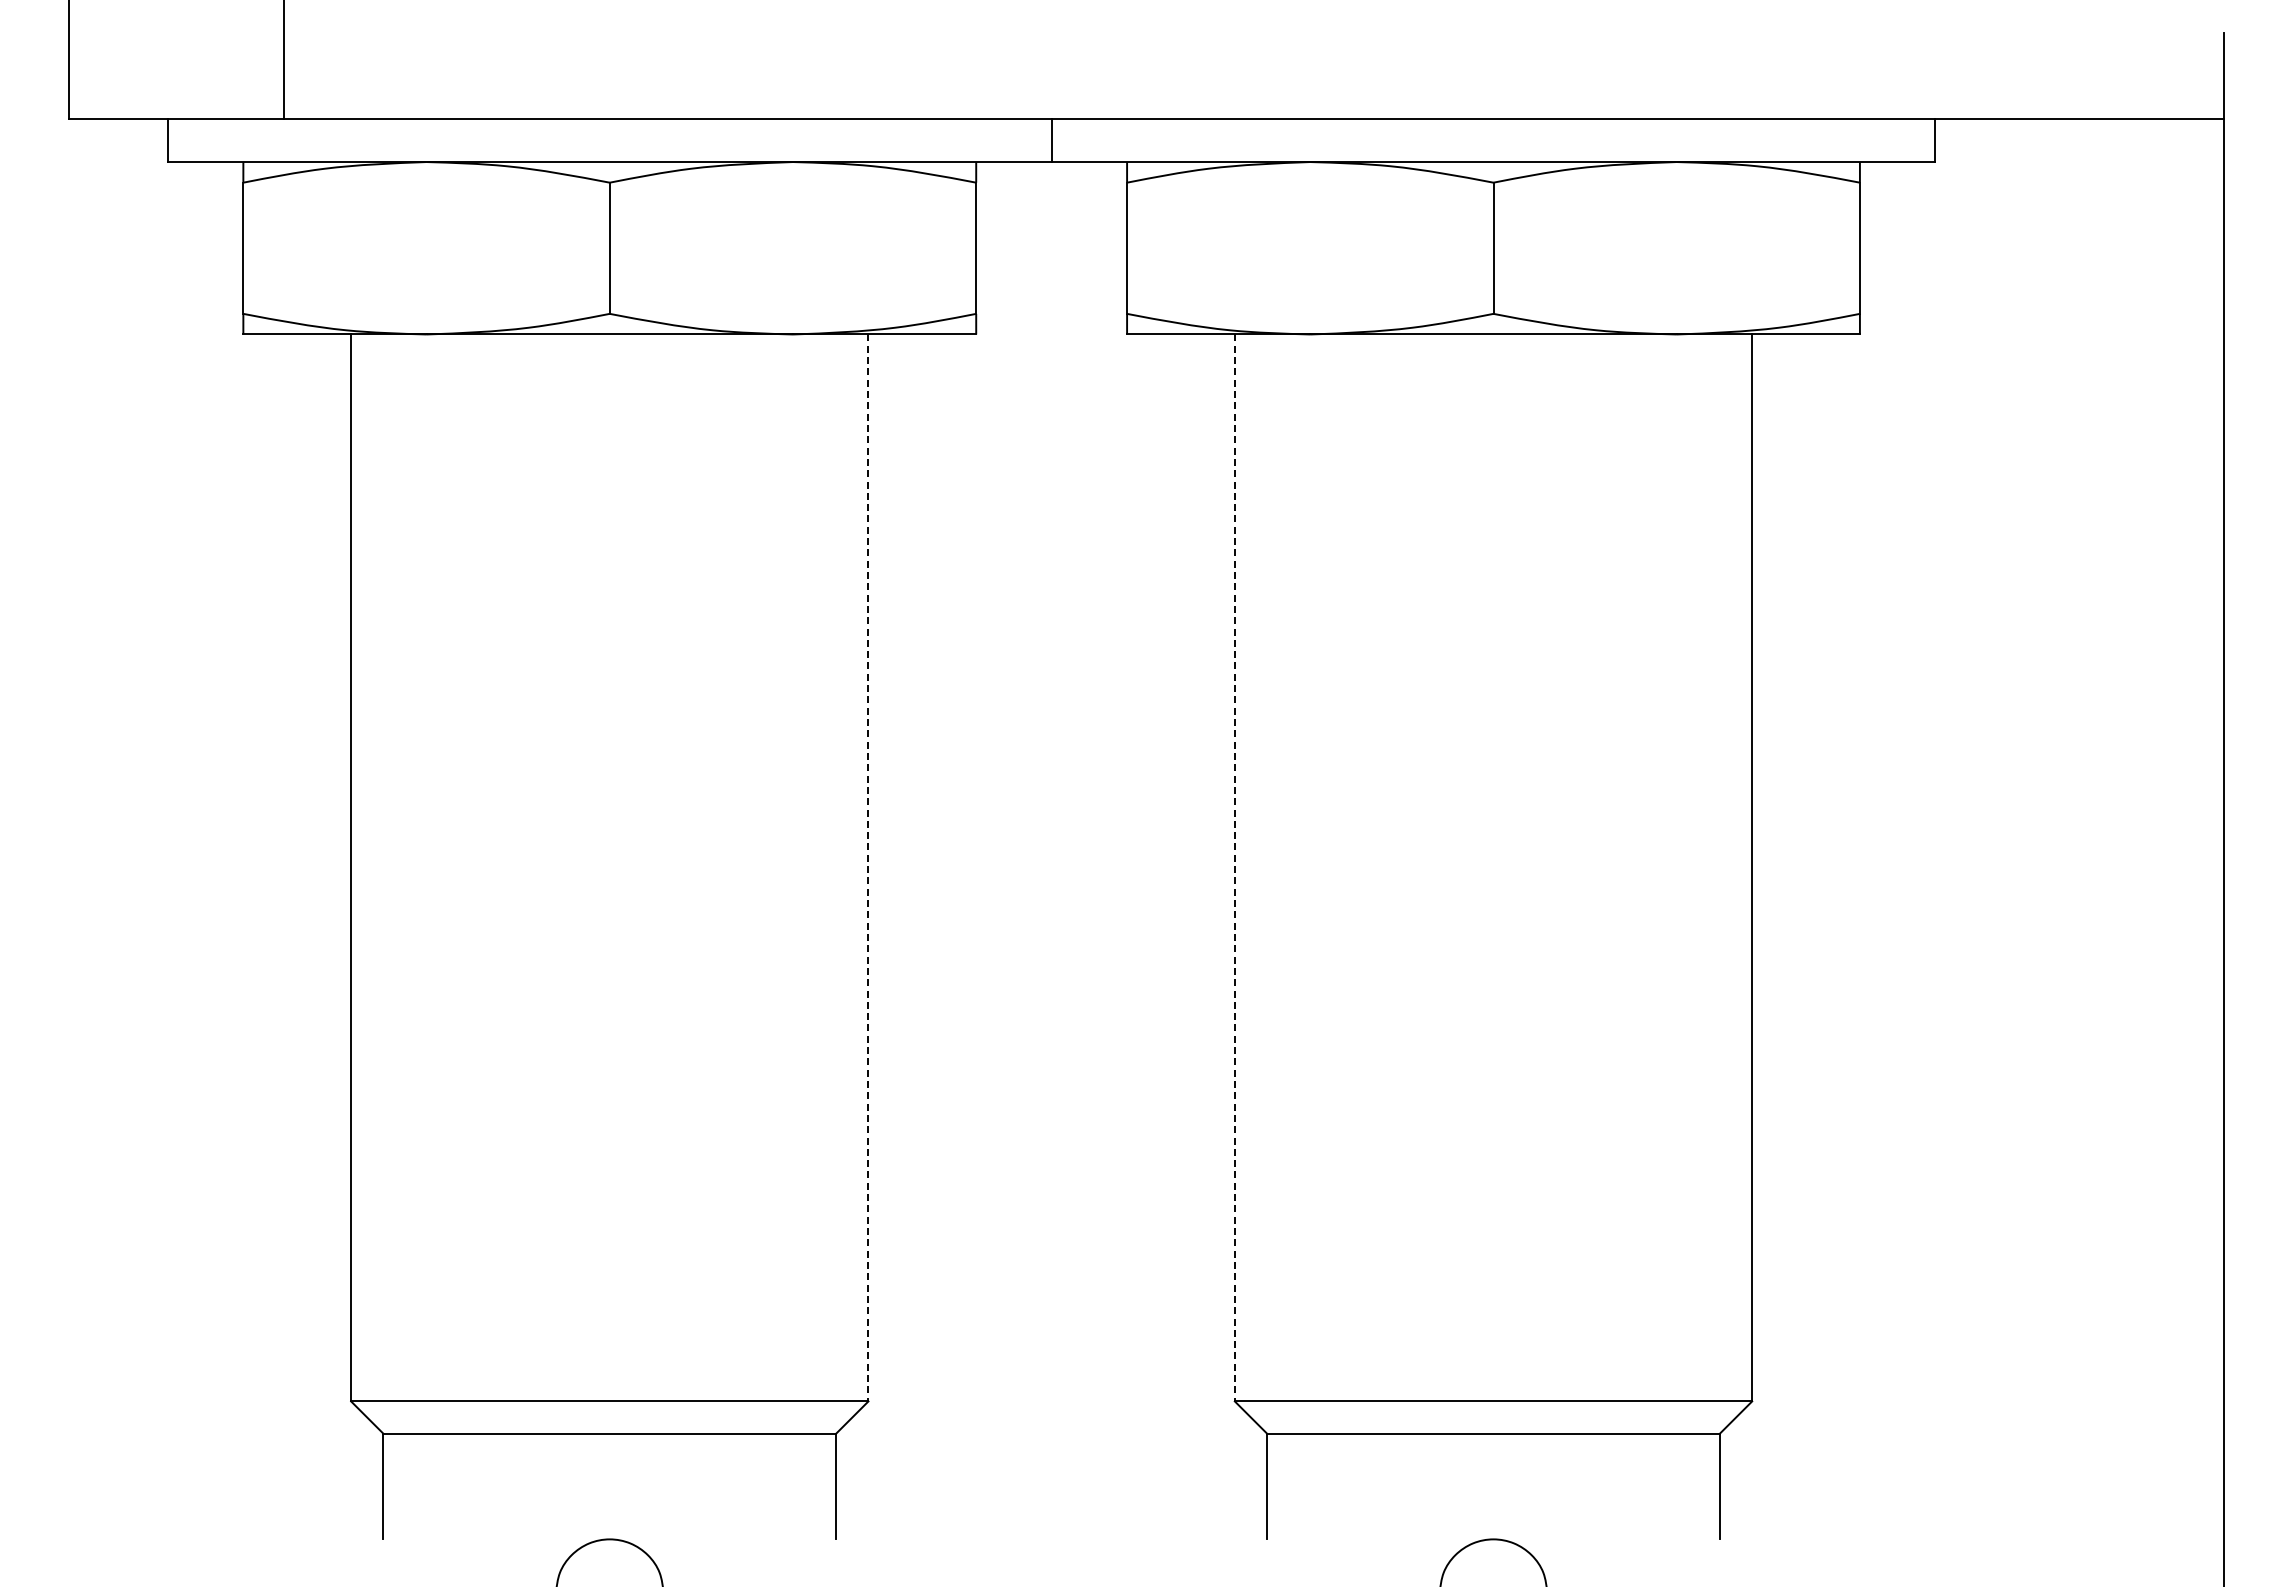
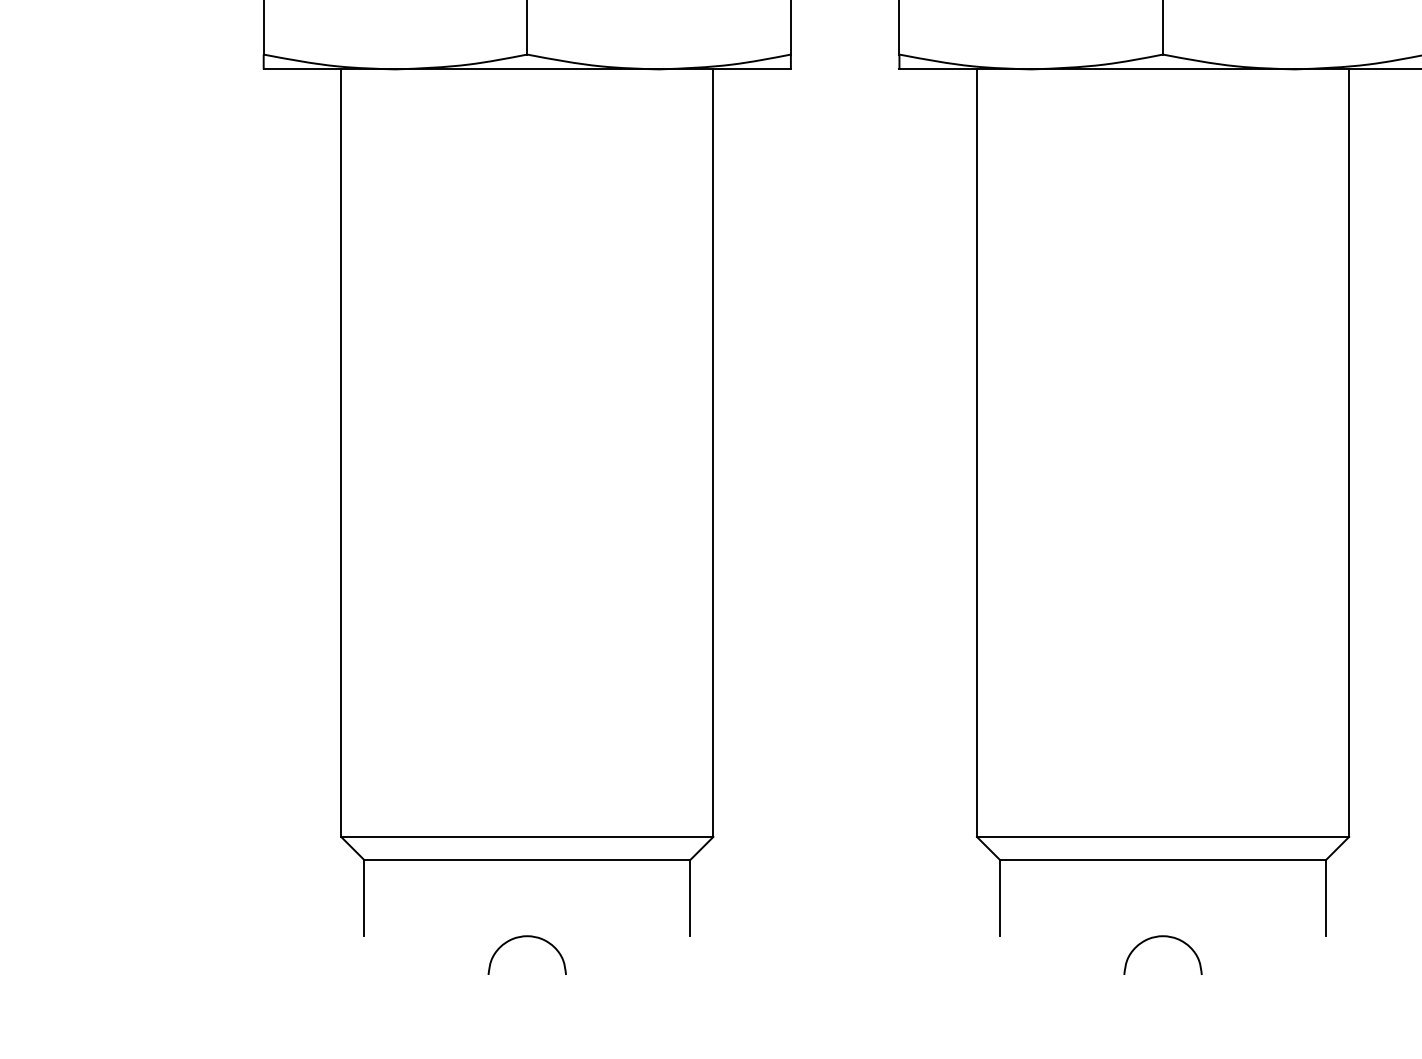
line: (868, 868) -> (713, 453), dashed -> solid
line: (1234, 868) -> (976, 453), dashed -> solid

